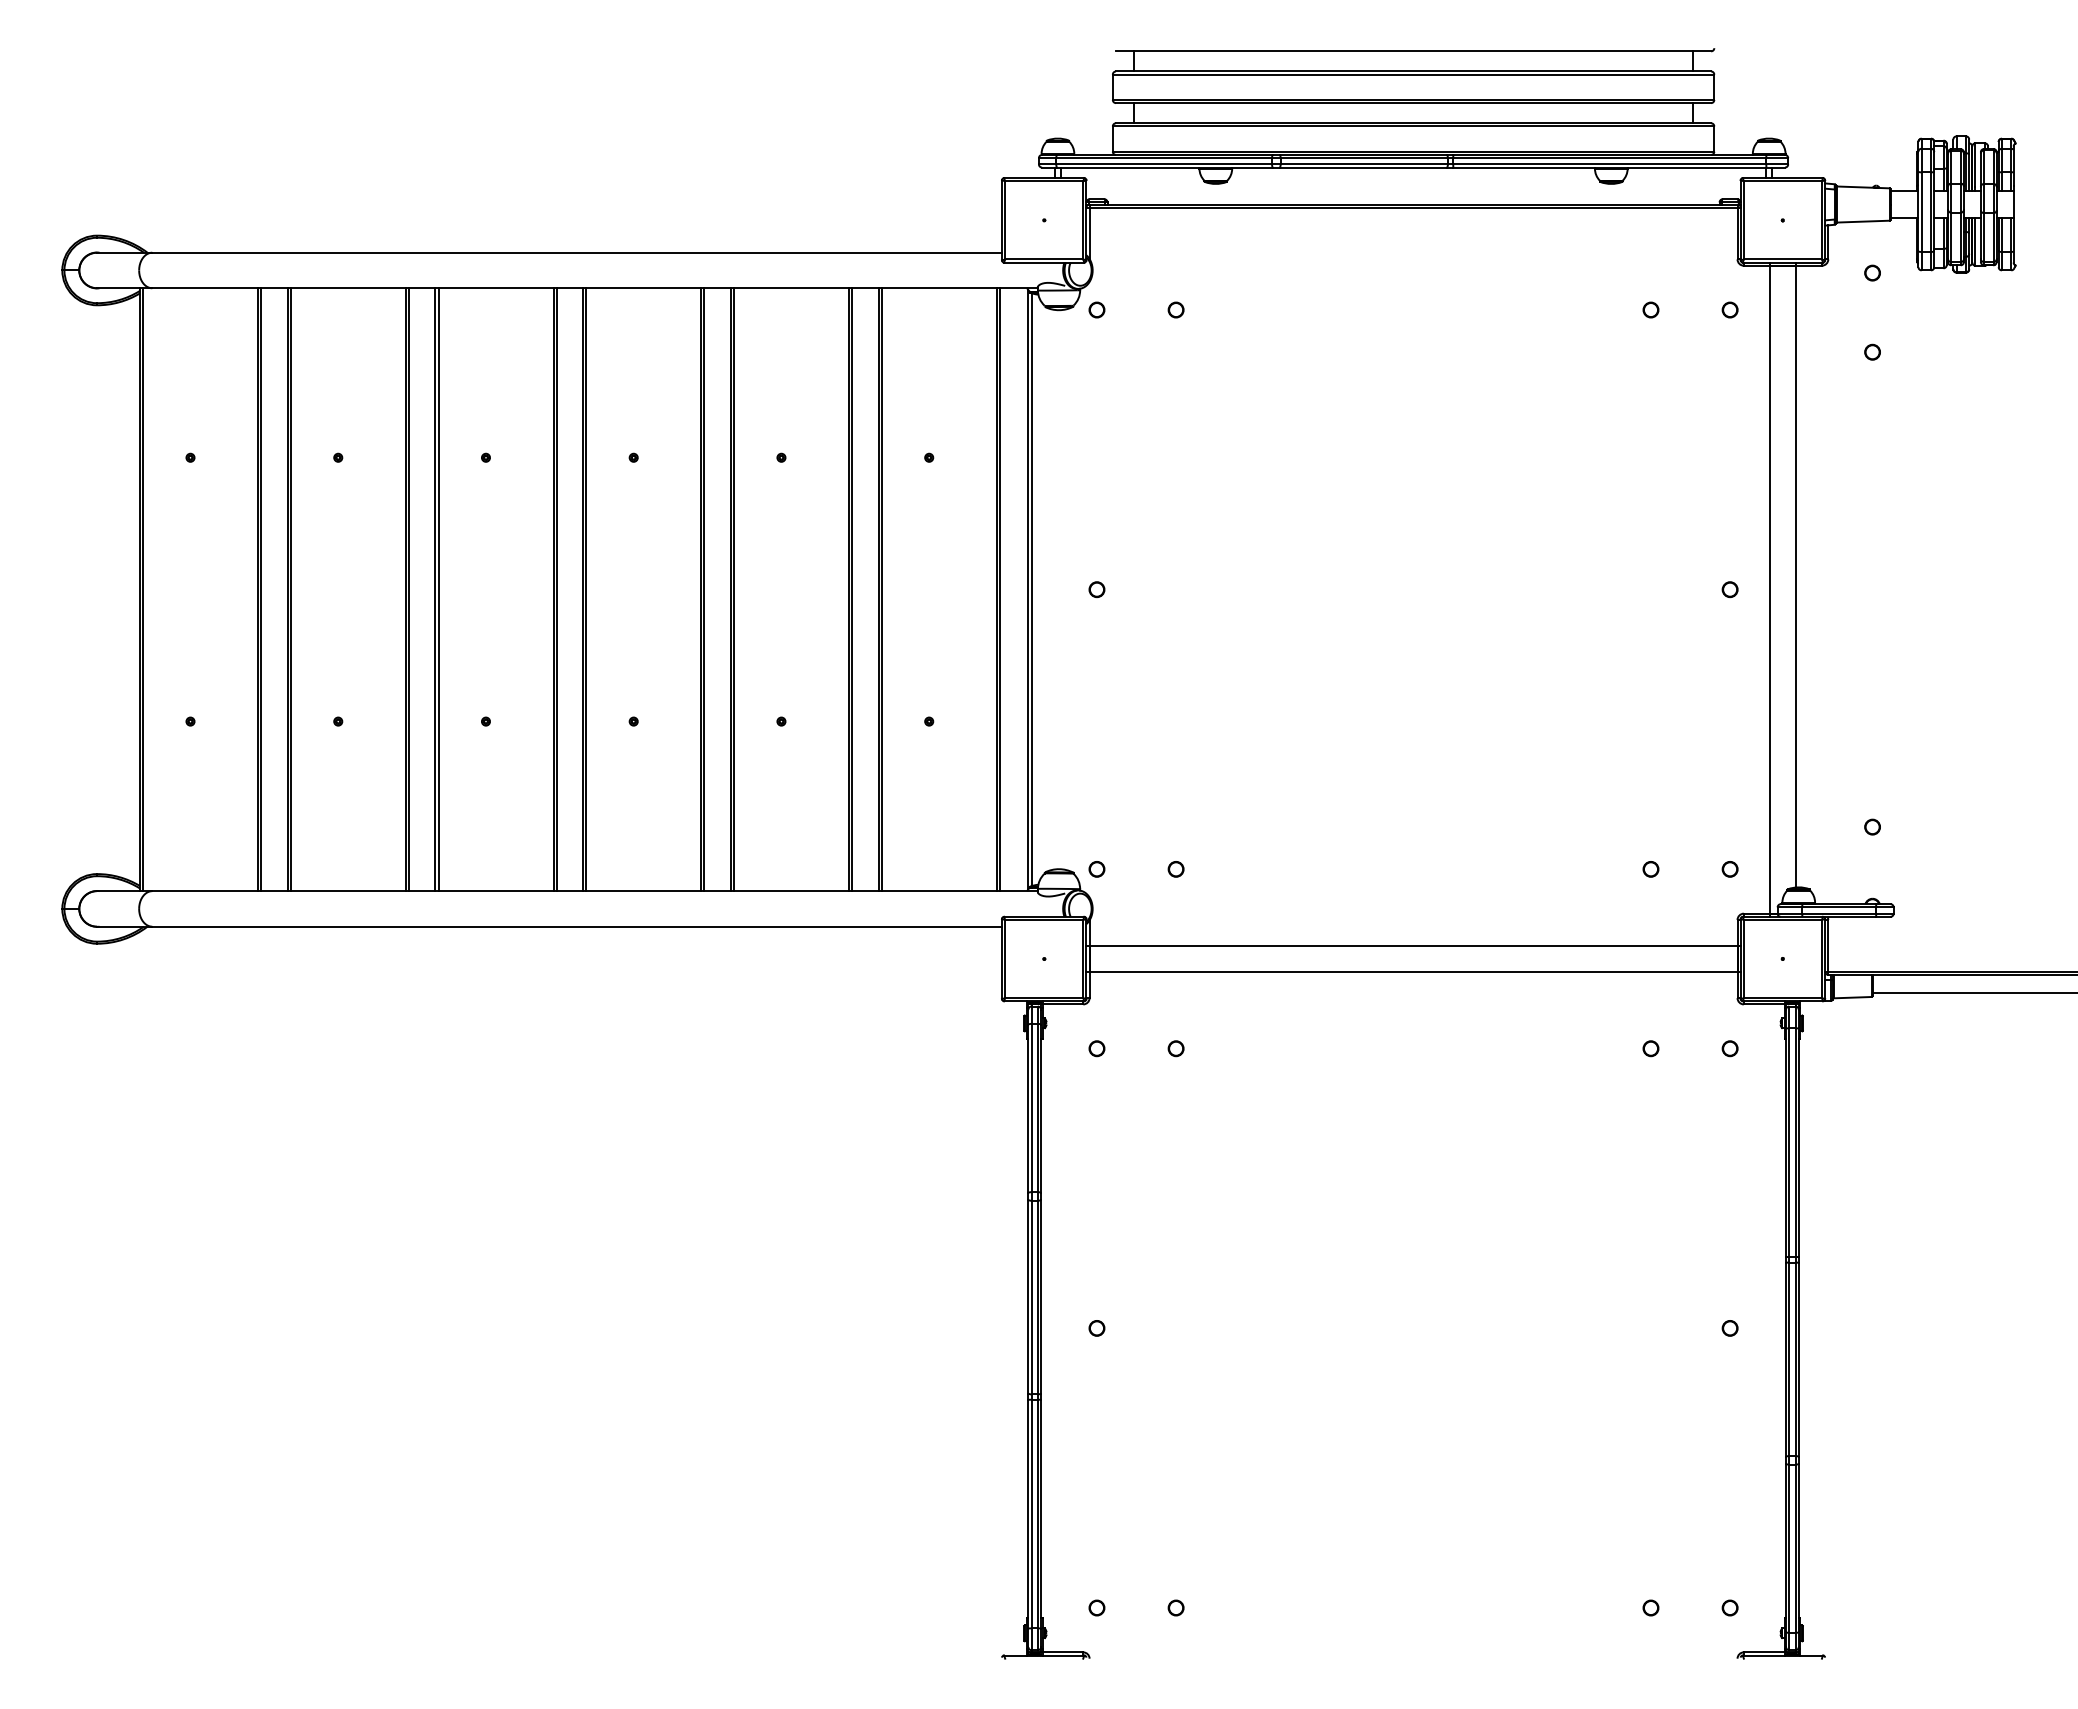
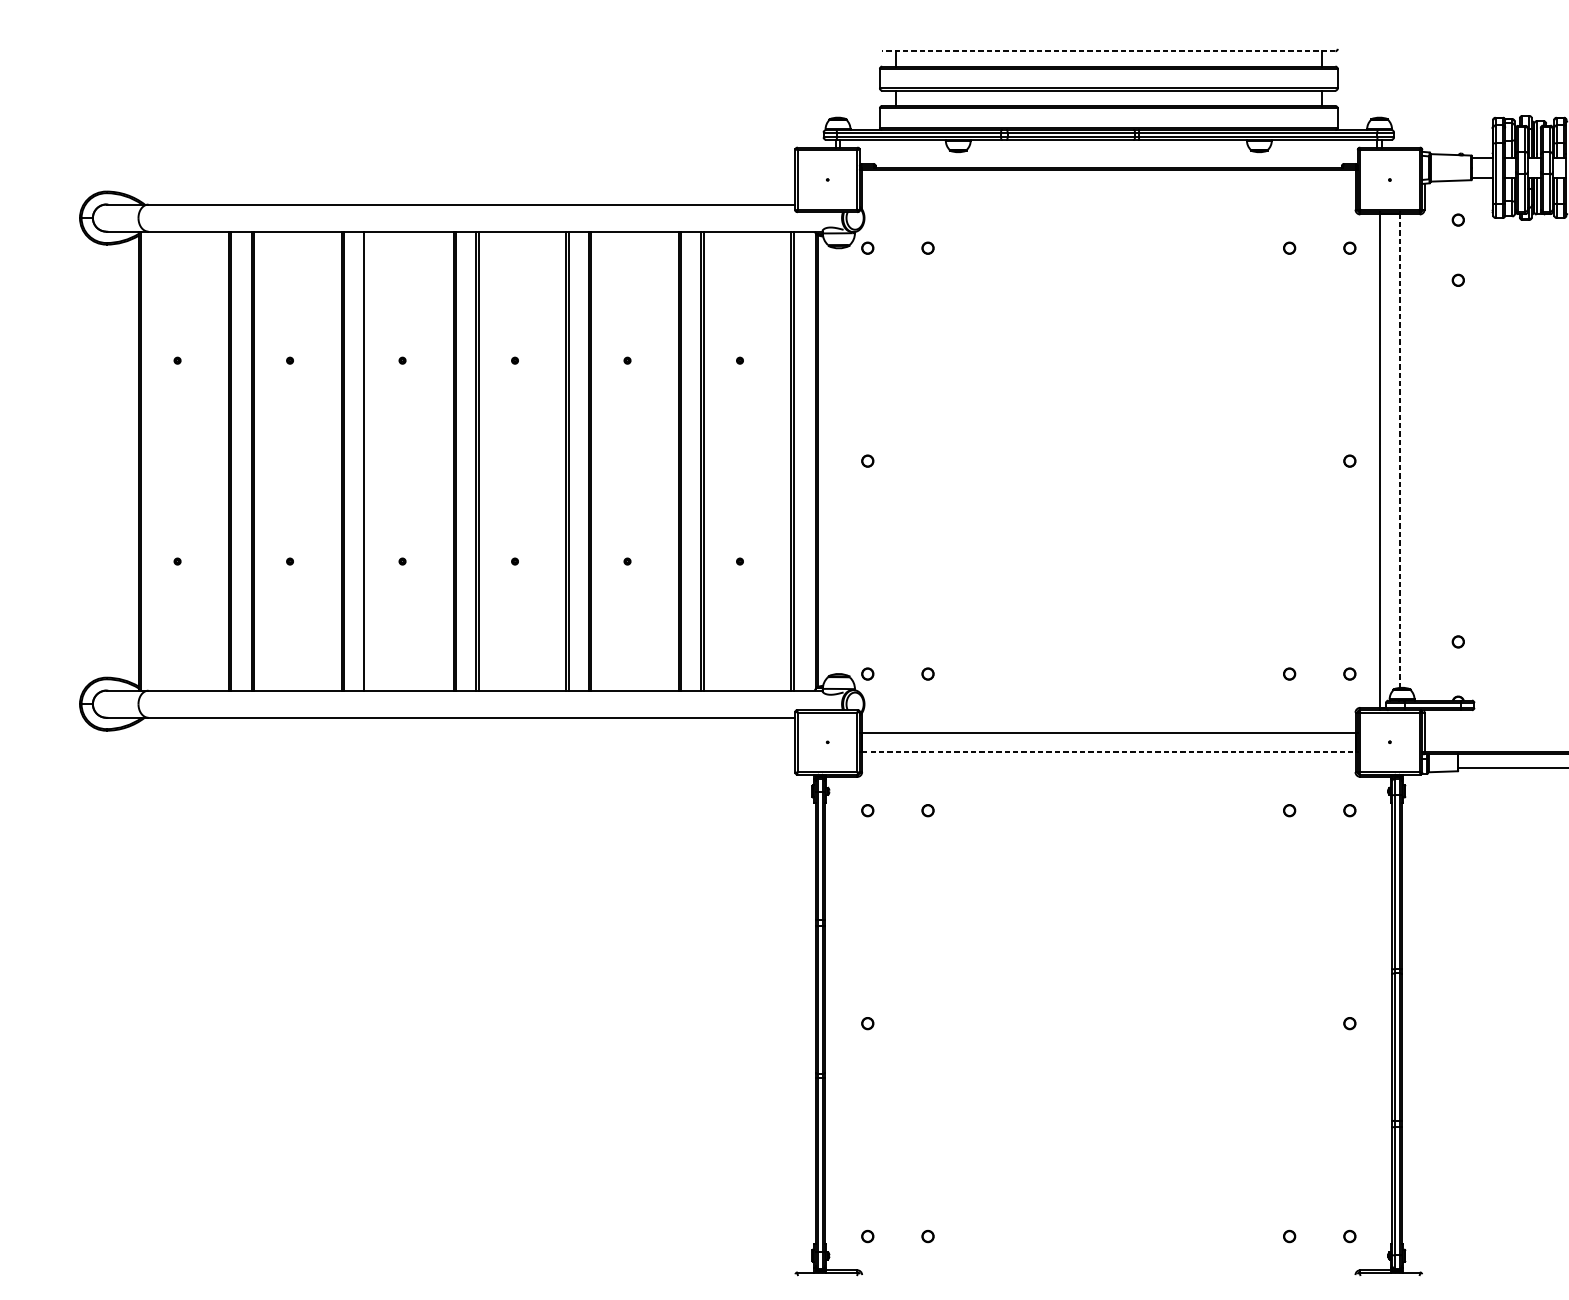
line: (1413, 51) -> (1108, 51), solid -> dashed
line: (1795, 576) -> (1399, 451), solid -> dashed
line: (438, 589) -> (366, 461), removed
line: (1413, 971) -> (1108, 751), solid -> dashed

